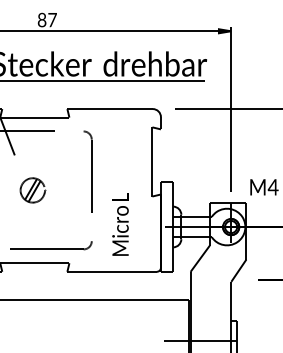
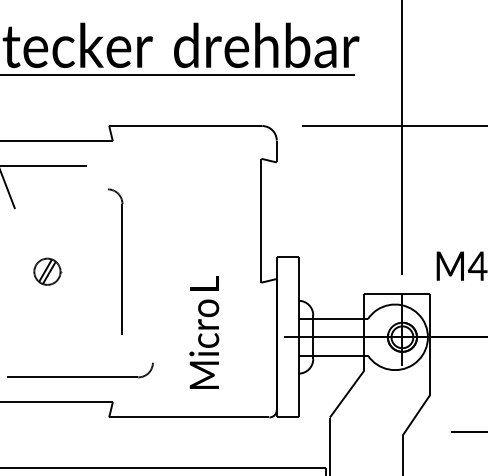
part: (87, 171) -> (114, 261), moved
part: (32, 190) -> (46, 271), size x0.6

